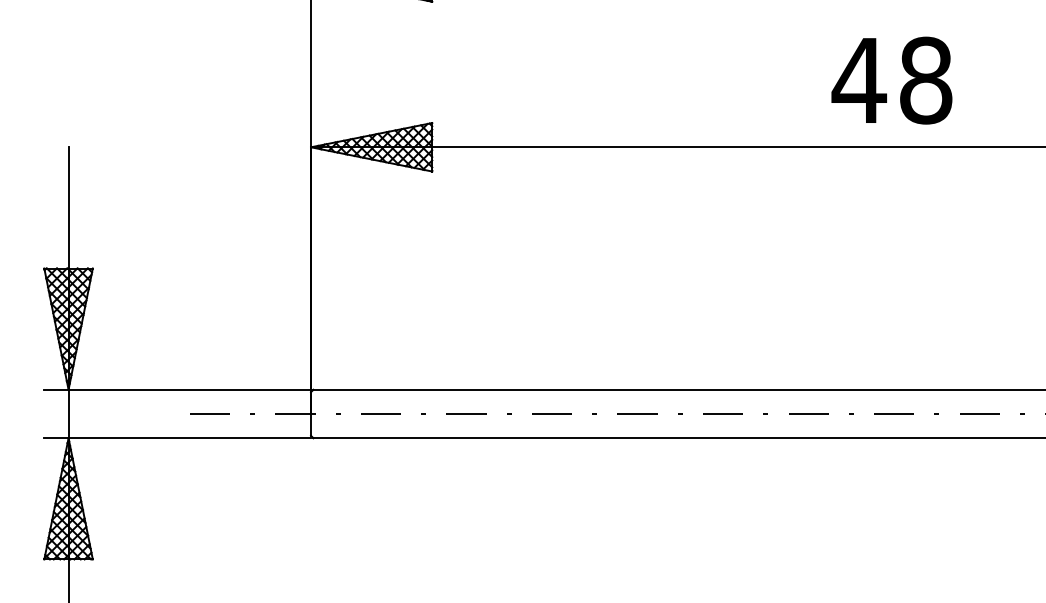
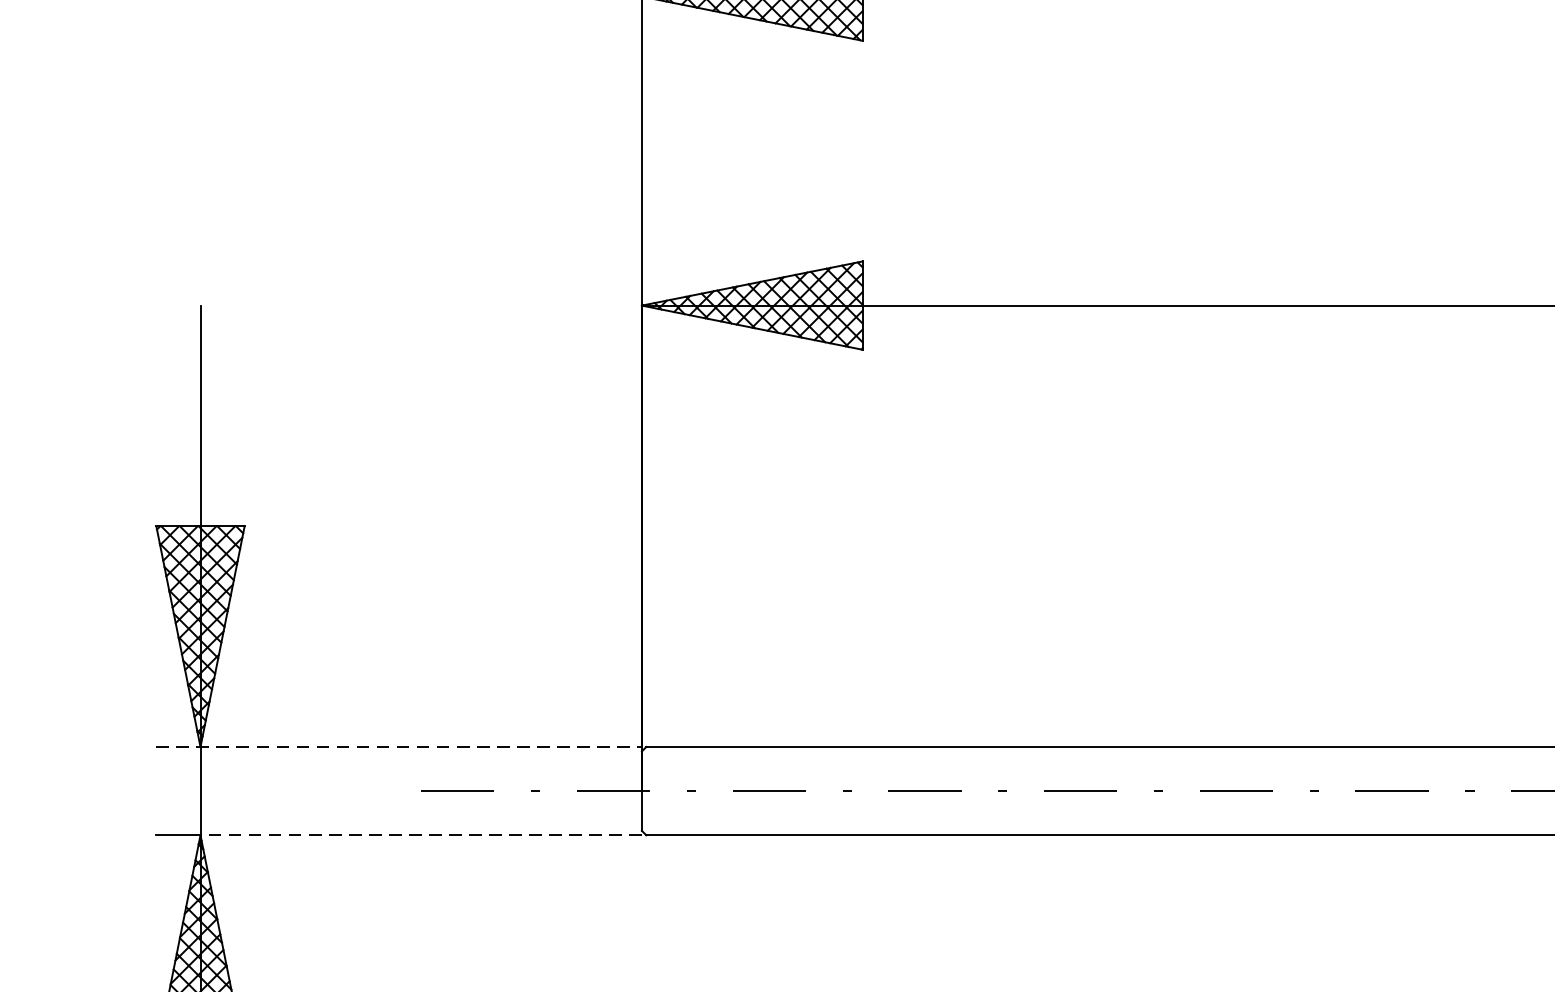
line: (178, 389) -> (400, 746), solid -> dashed
line: (189, 438) -> (420, 835), solid -> dashed

